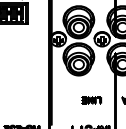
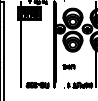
part: (91, 99) -> (68, 66), moved

